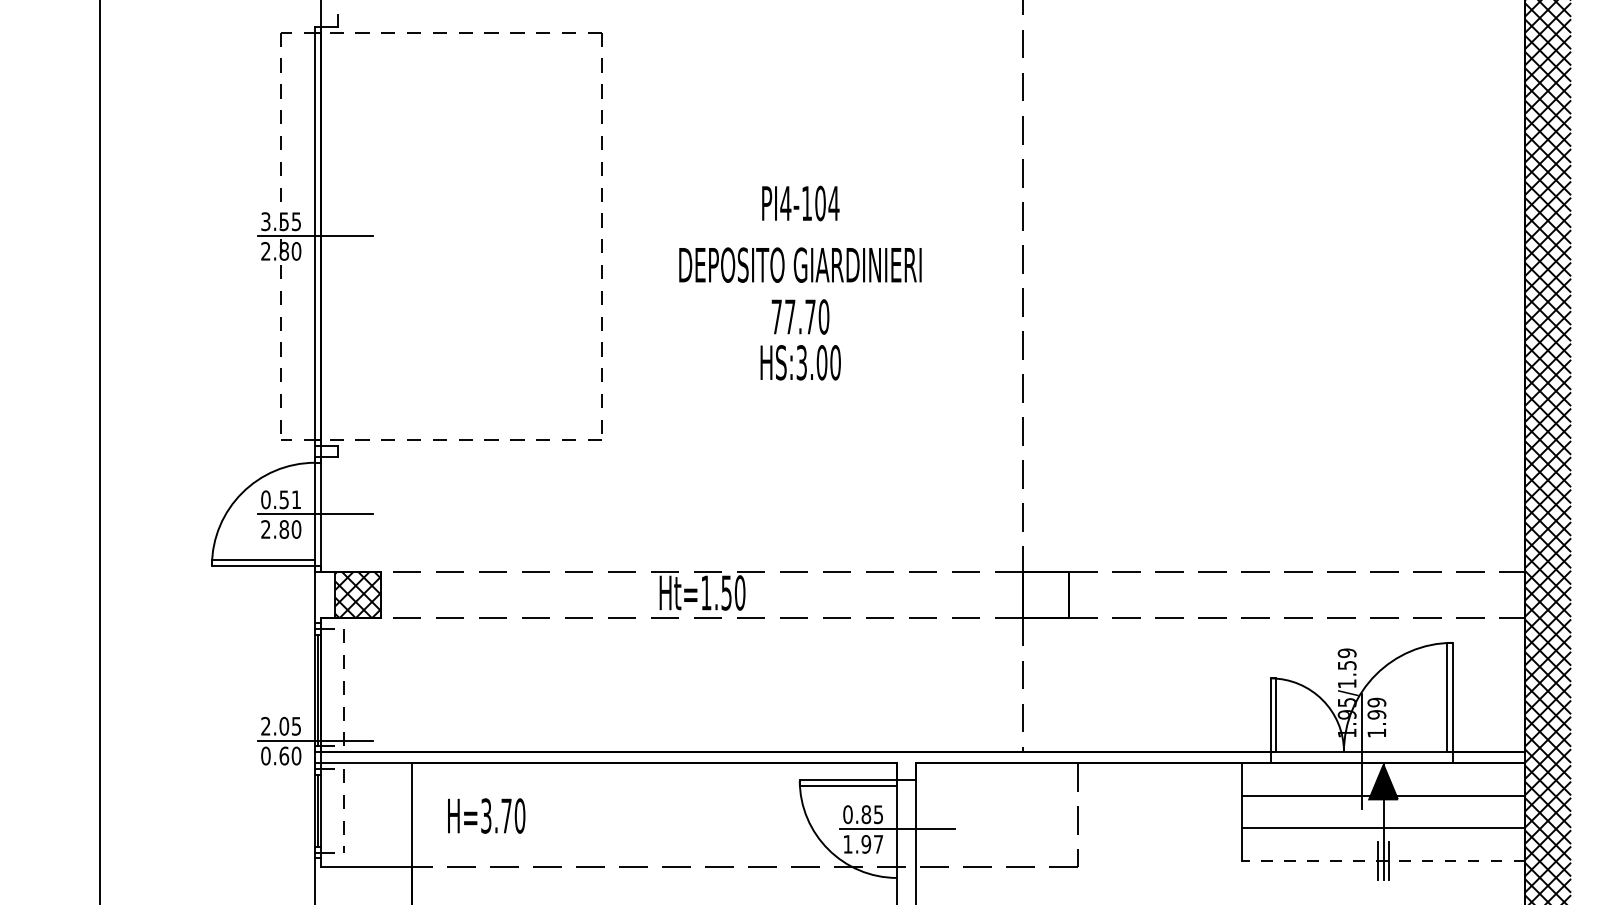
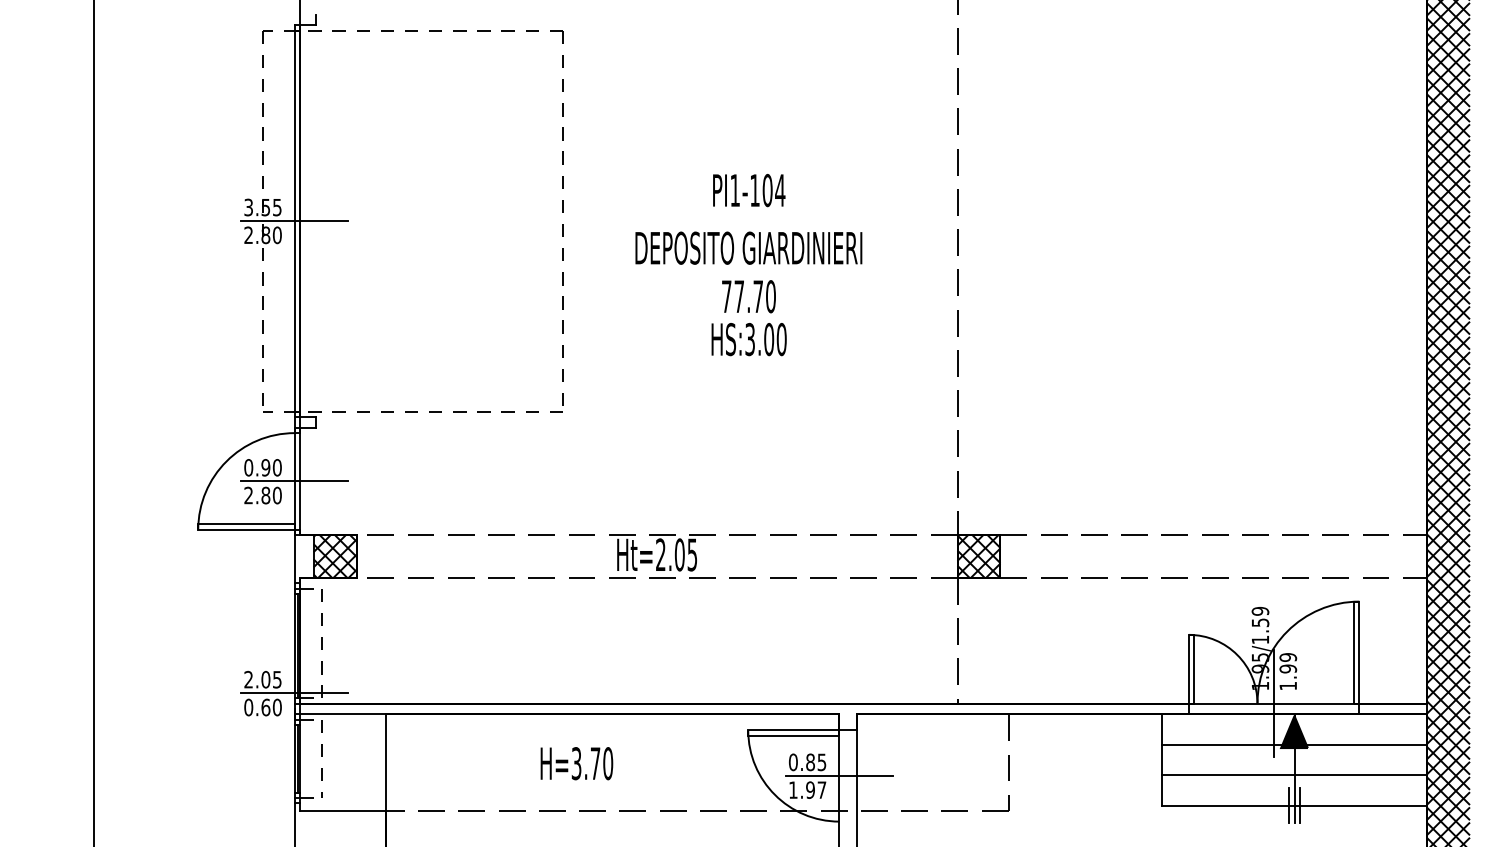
text: (785, 203) -> (734, 190), PI4-104 -> PI1-104
text: (290, 499) -> (271, 467), 0.51 -> 0.90
text: (723, 592) -> (676, 554), Ht=1.50 -> Ht=2.05
hatch: (1046, 594) -> (979, 556), added
text: (486, 815) -> (576, 763), moved
line: (1383, 860) -> (1294, 805), dashed -> solid

